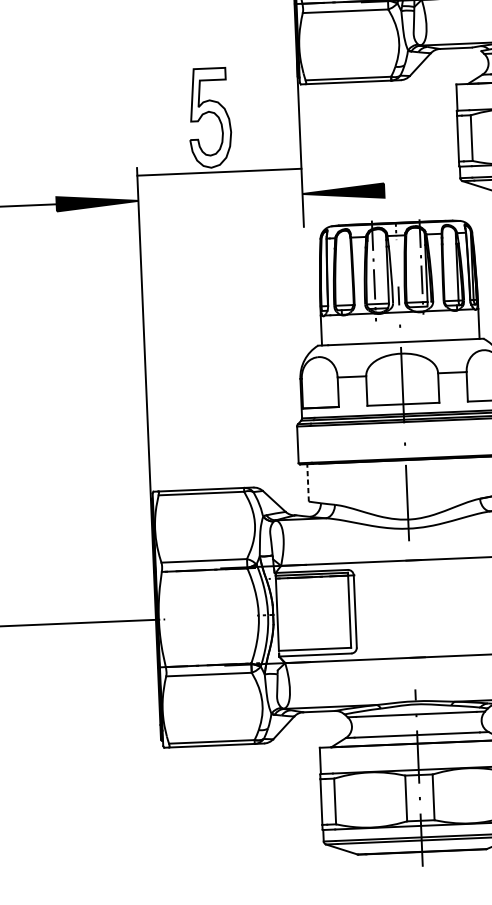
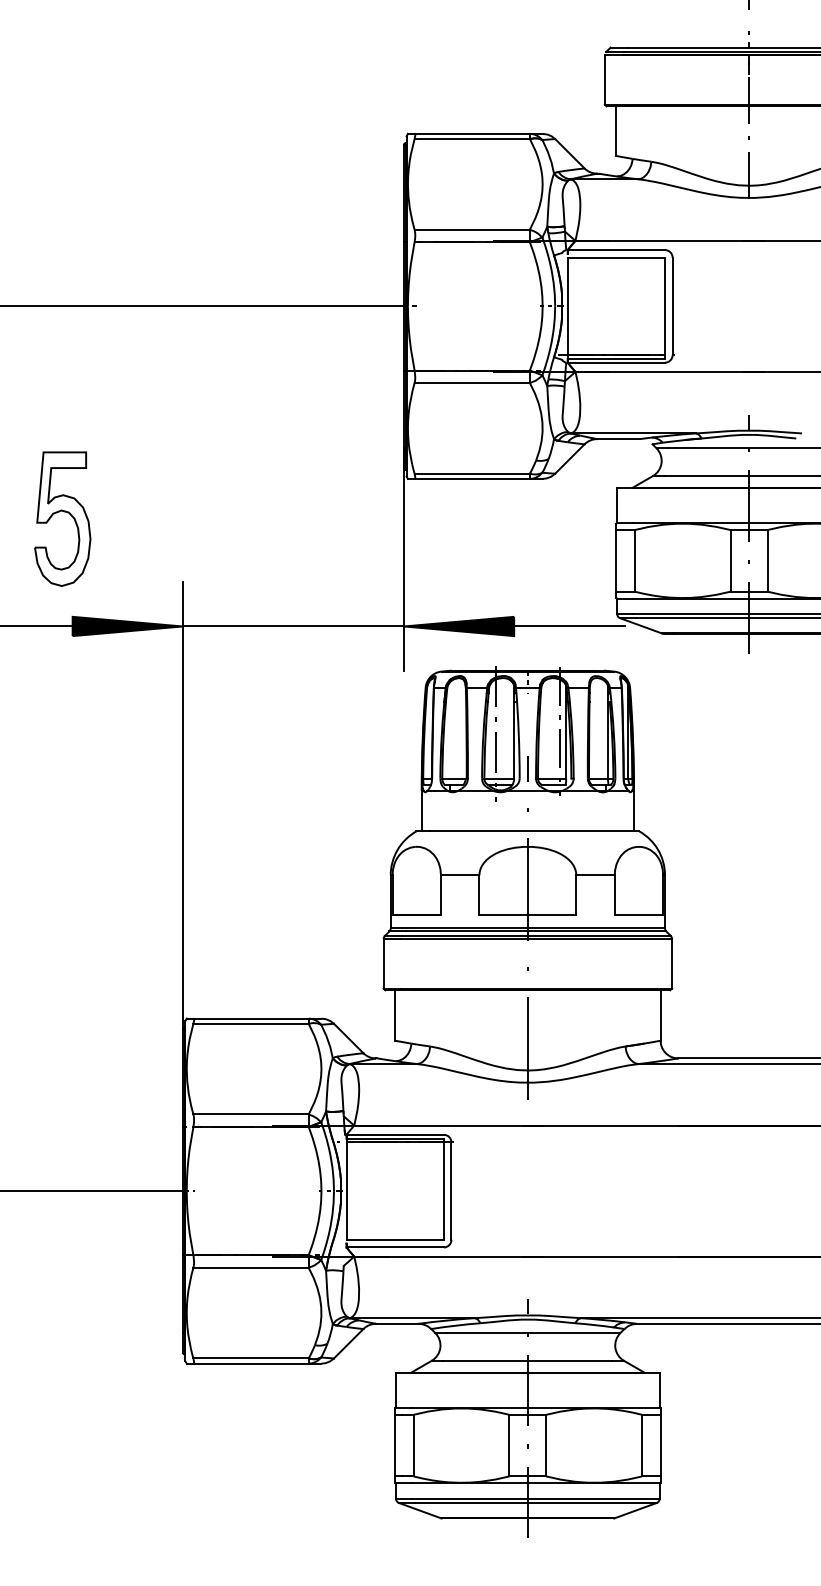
part: (211, 113) -> (64, 512), moved
line: (219, 172) -> (293, 626), moved
line: (425, 188) -> (569, 626), added
line: (308, 482) -> (395, 1015), dashed -> solid

